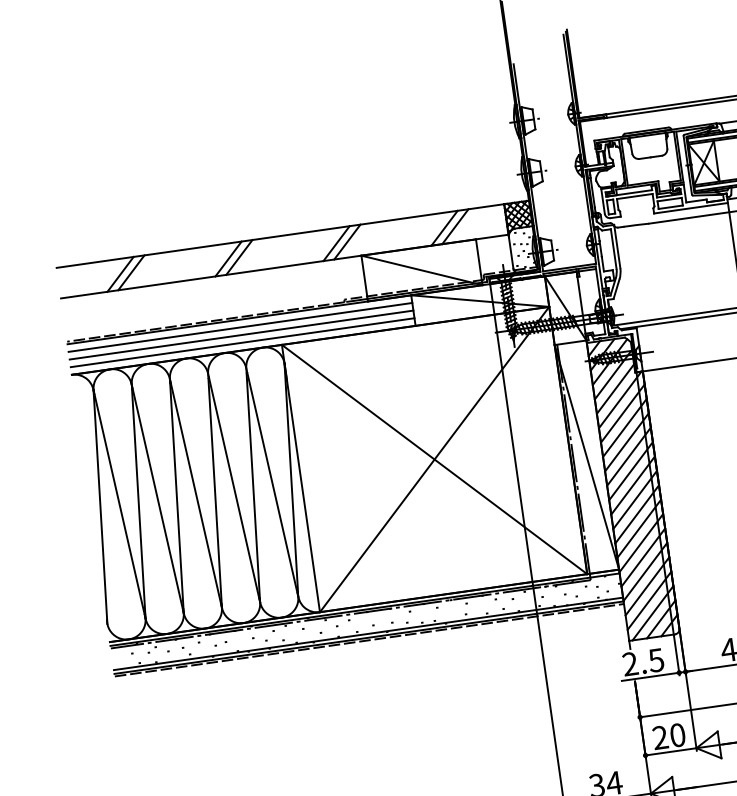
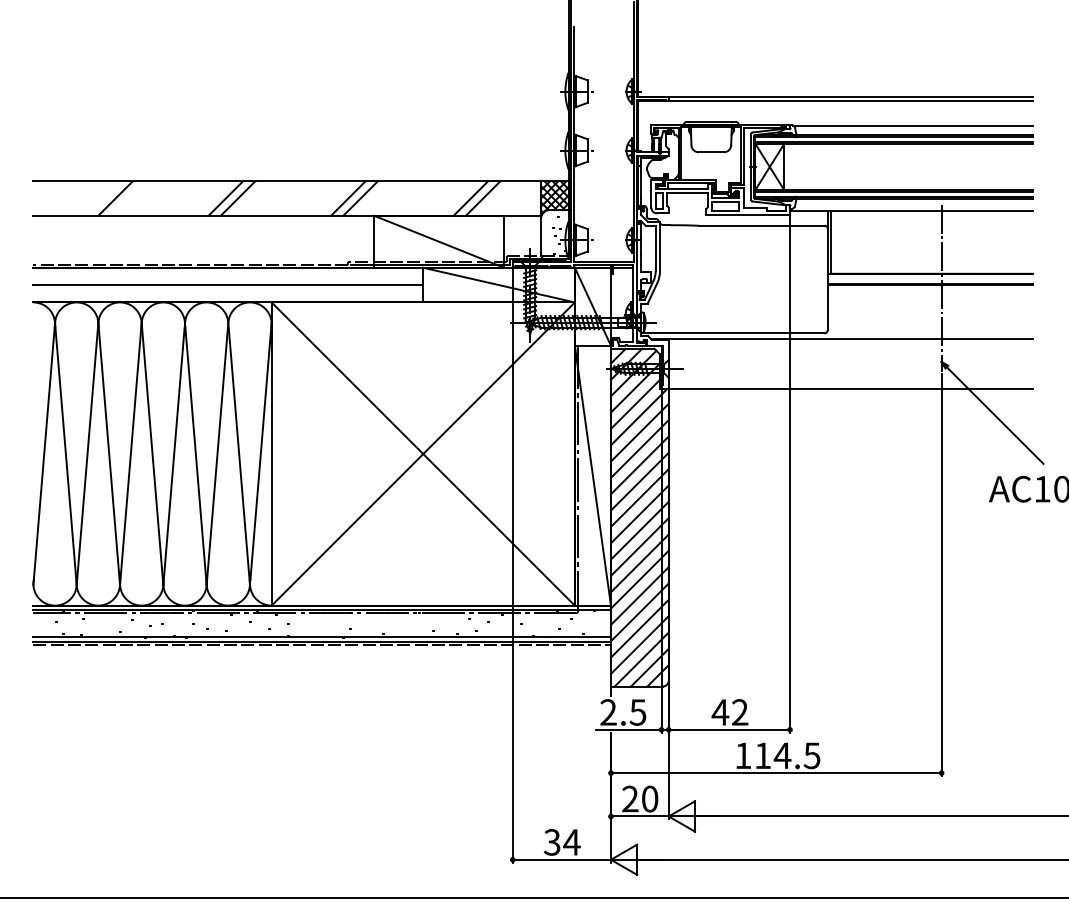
line: (120, 274) -> (103, 198), removed
line: (240, 327) -> (228, 276), removed
line: (242, 342) -> (228, 293), removed

